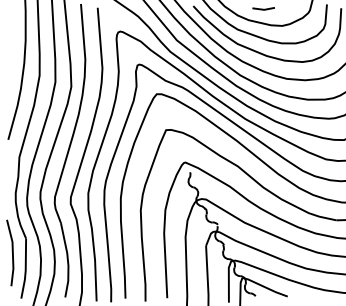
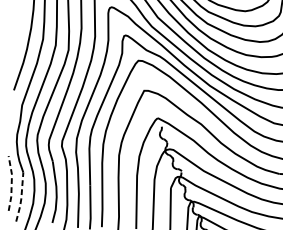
line: (12, 252) -> (11, 183), solid -> dashed
line: (25, 269) -> (21, 197), solid -> dashed

